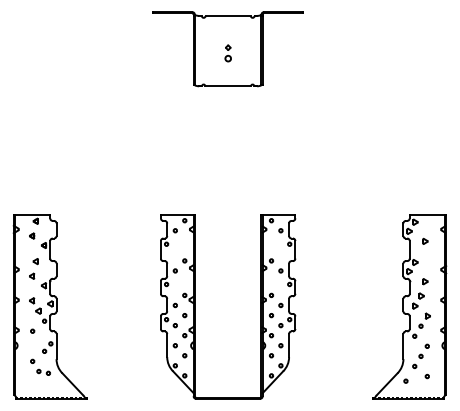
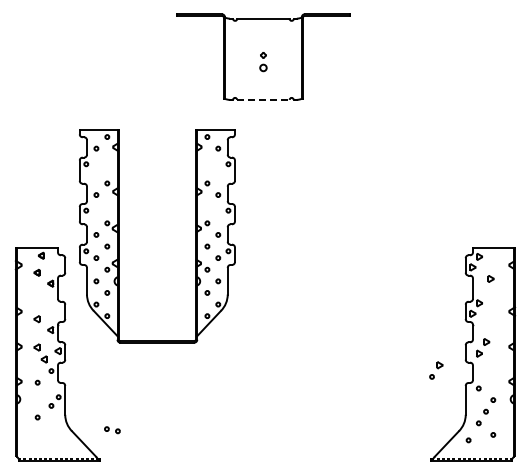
line: (228, 85) -> (263, 99), solid -> dashed
part: (35, 261) -> (40, 302), removed
part: (424, 281) -> (490, 325), removed
part: (195, 306) -> (119, 236), moved
part: (424, 320) -> (436, 370), moved
part: (43, 372) -> (112, 430), moved

